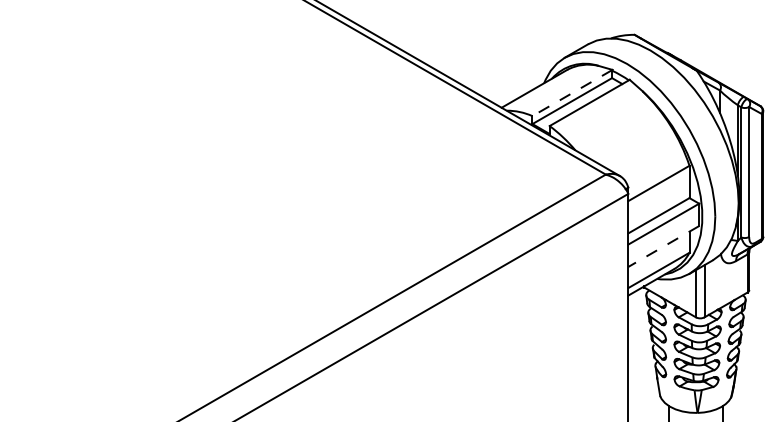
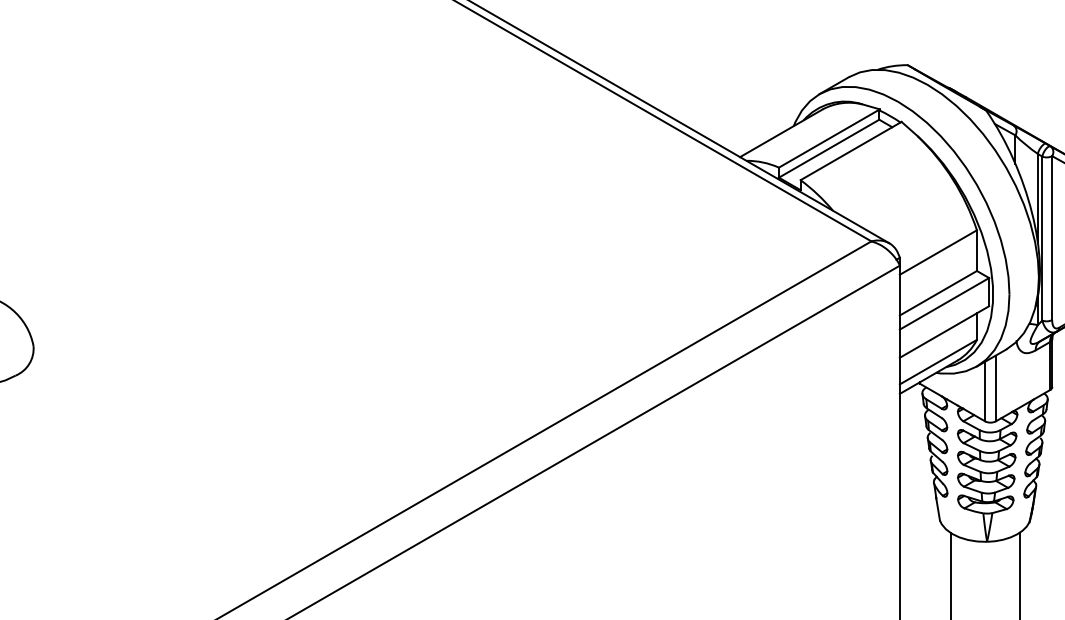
line: (571, 93) -> (828, 138), dashed -> solid
line: (663, 246) -> (944, 332), dashed -> solid

